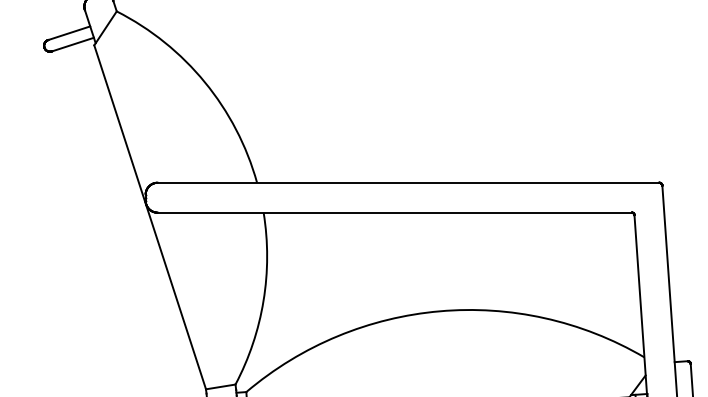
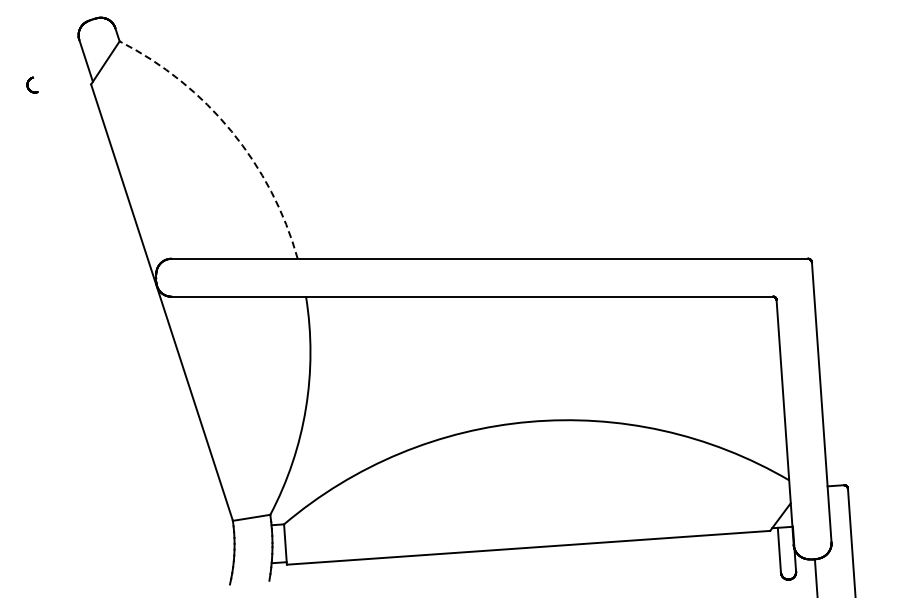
line: (68, 32) -> (58, 68), removed
line: (72, 44) -> (63, 83), removed
arc: (204, 82) -> (231, 131), solid -> dashed

